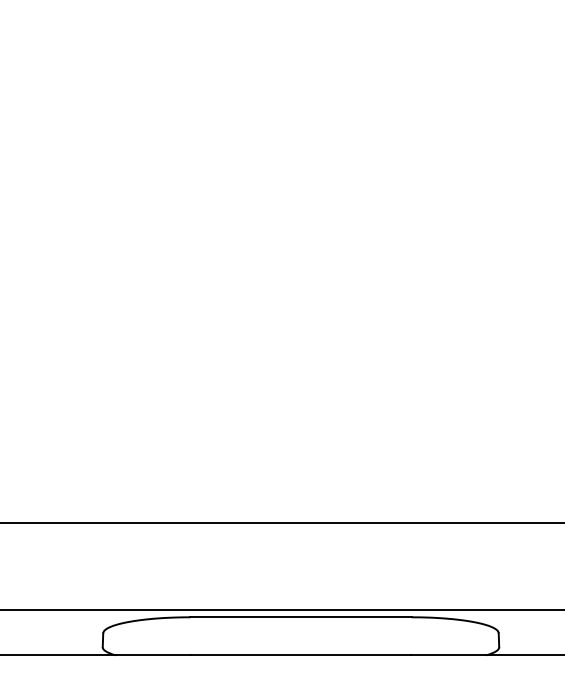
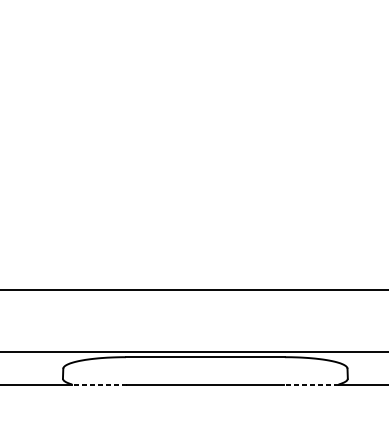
line: (153, 655) -> (99, 384), solid -> dashed
line: (448, 655) -> (311, 384), solid -> dashed

